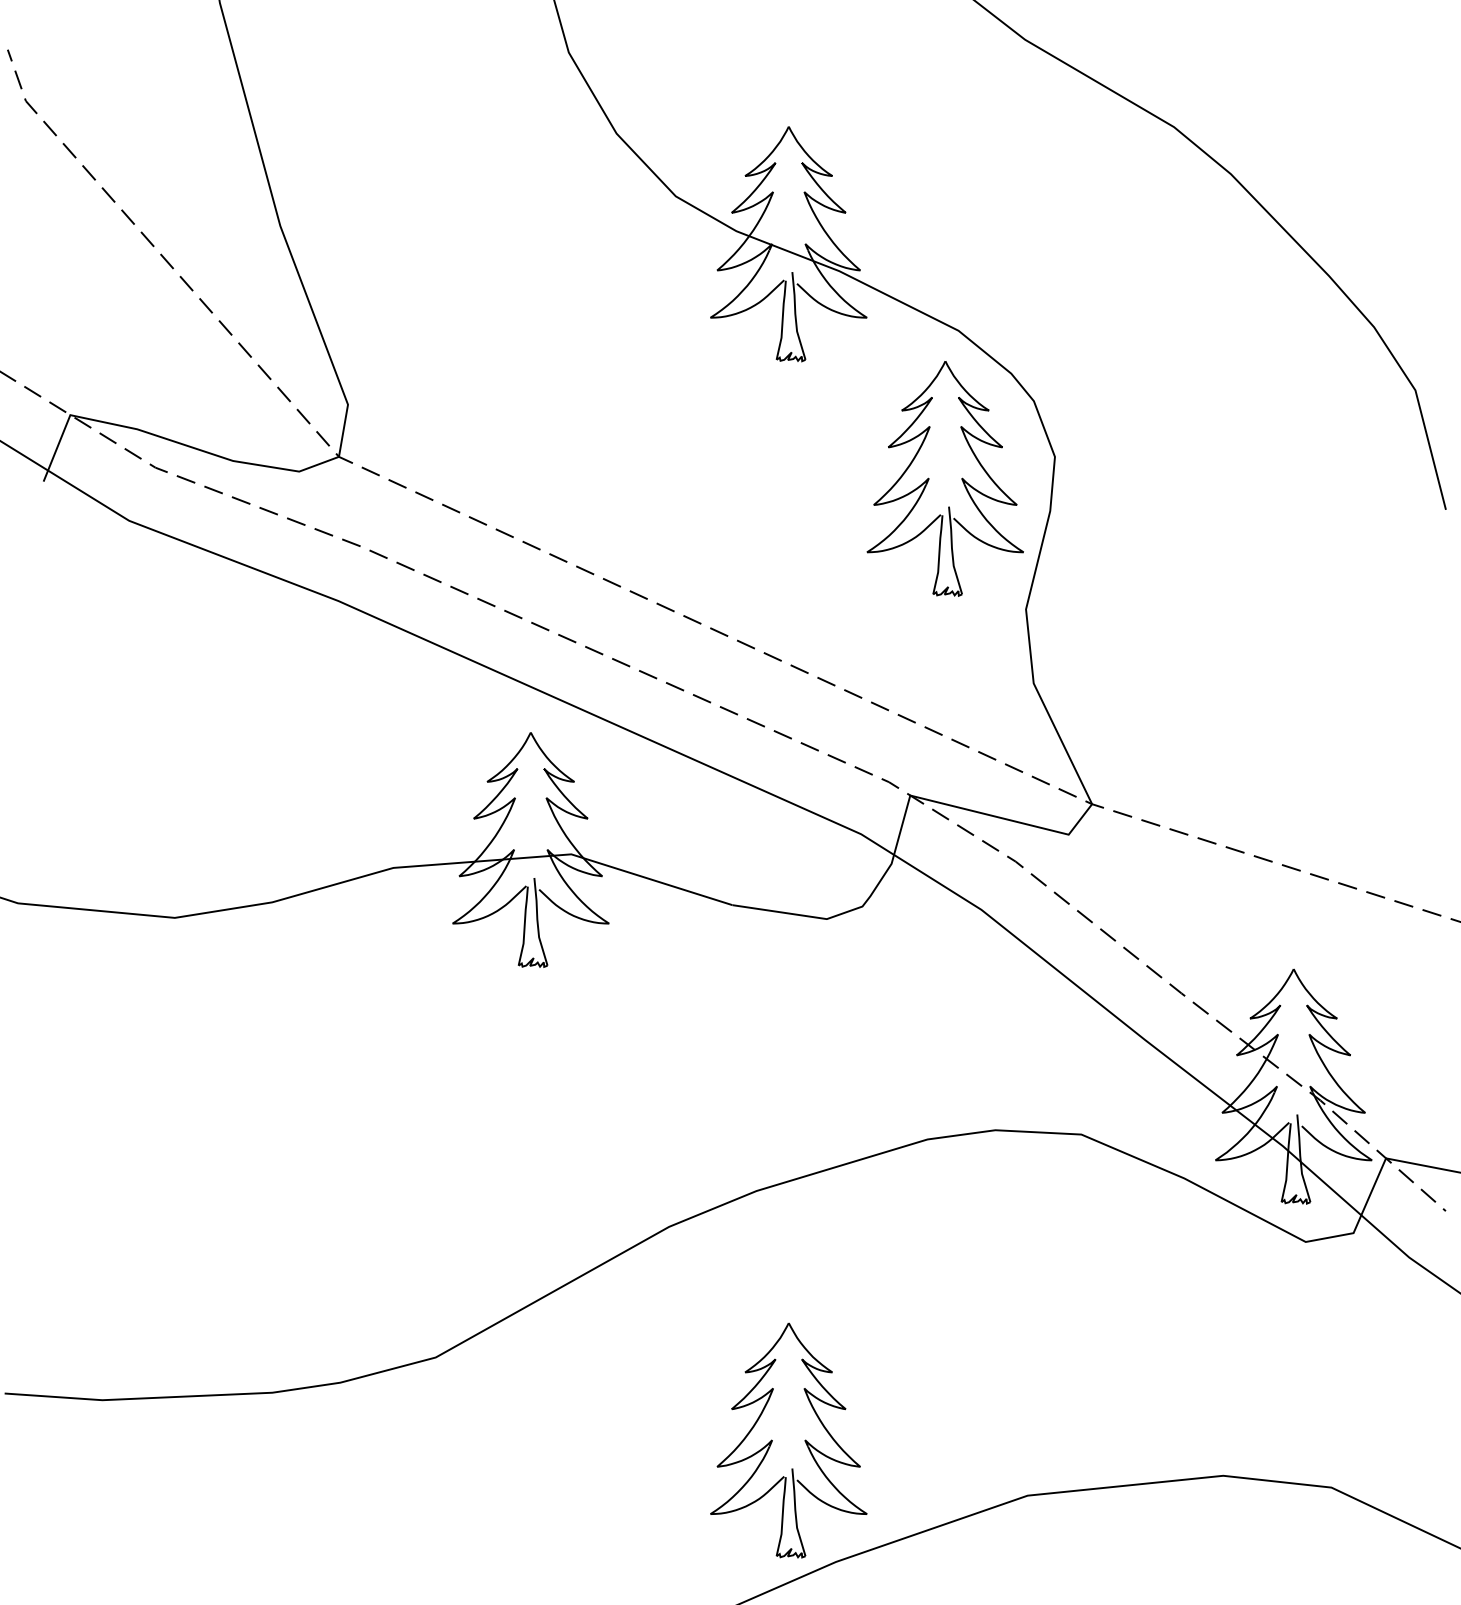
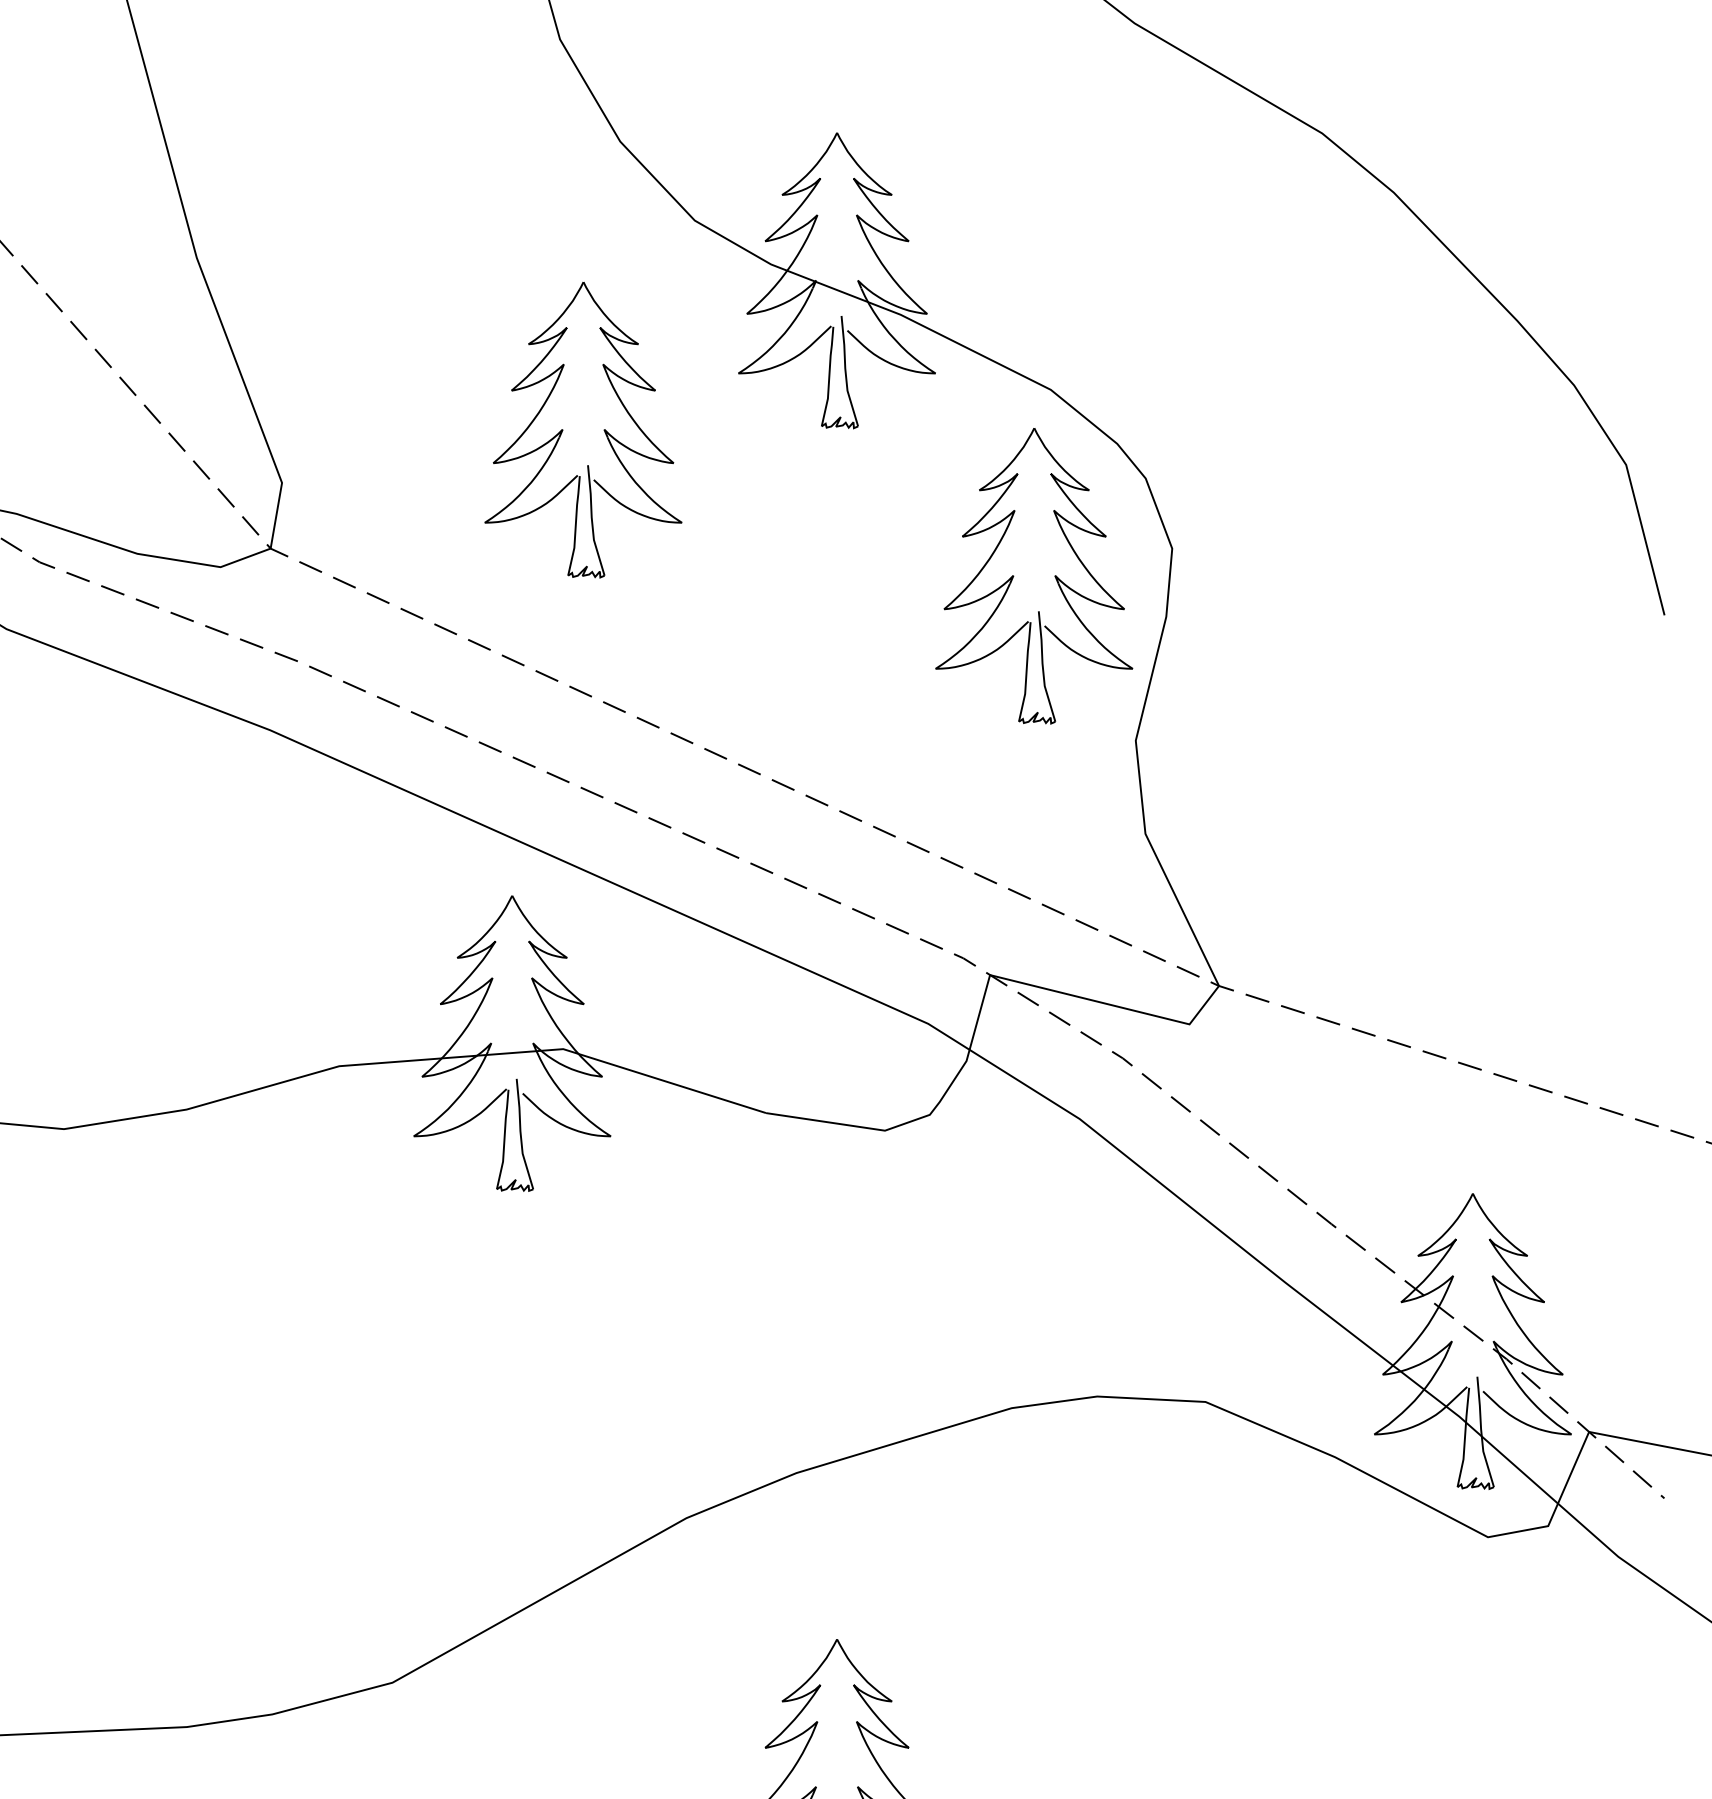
part: (571, 362) -> (563, 429), added

